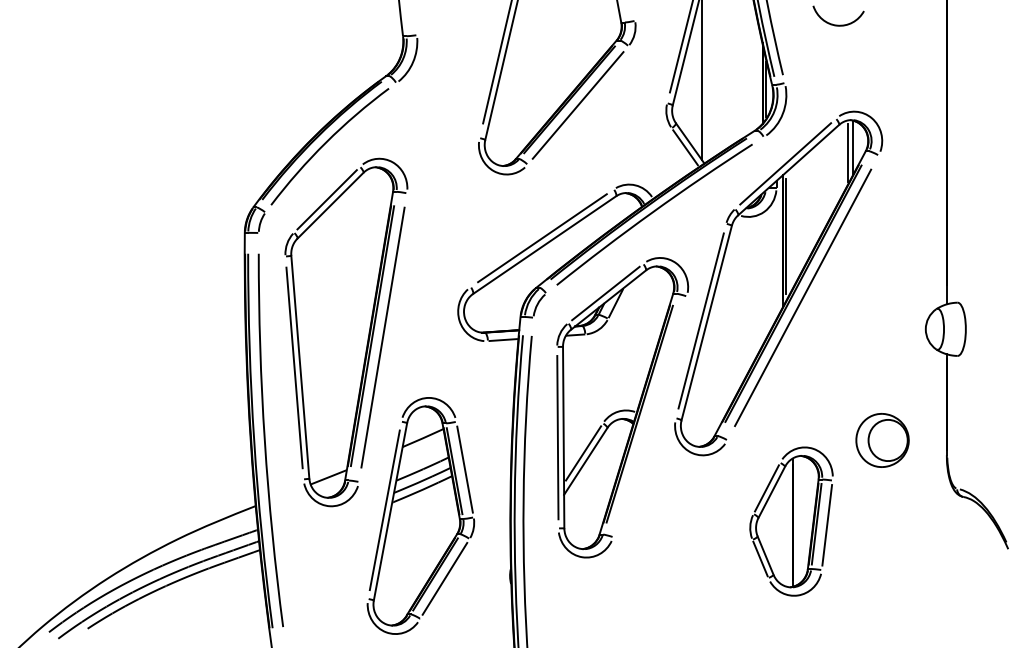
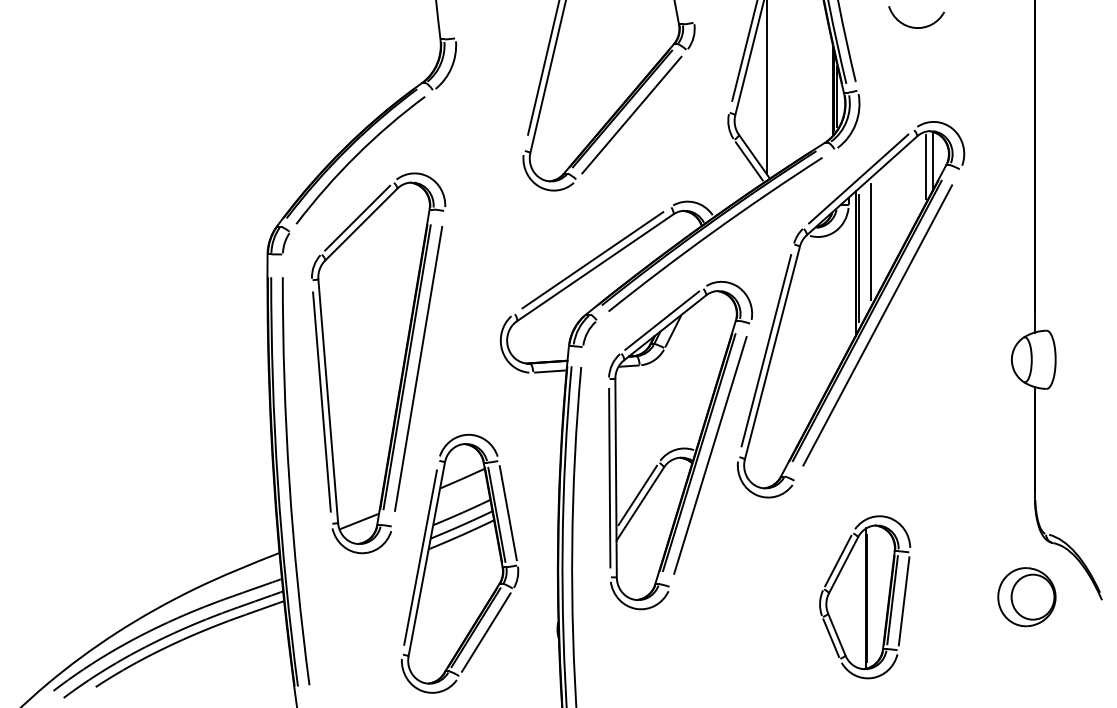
line: (796, 221) -> (870, 241), added
line: (649, 416) -> (709, 455), added
part: (882, 440) -> (1026, 597), moved
part: (791, 521) -> (865, 597), moved

